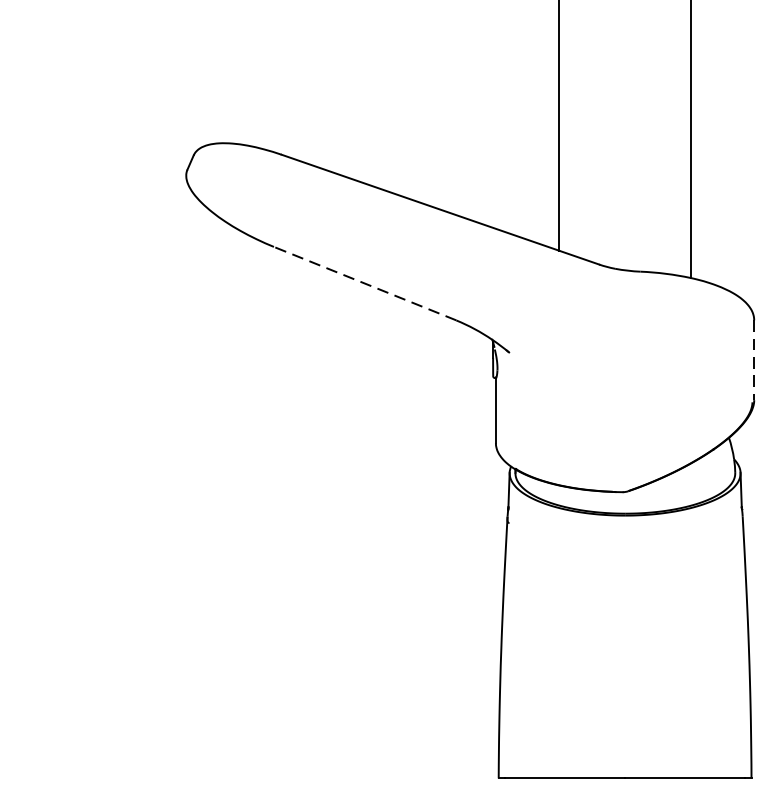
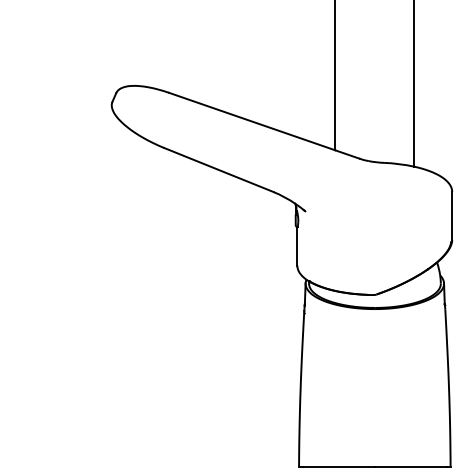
line: (365, 284) -> (219, 170), dashed -> solid
line: (754, 359) -> (452, 215), dashed -> solid

